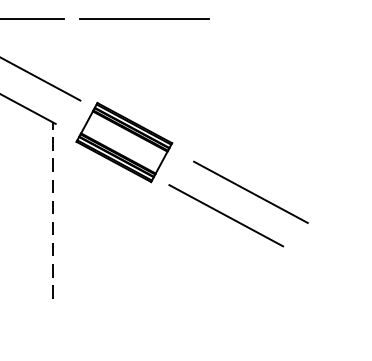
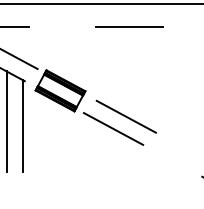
line: (143, 18) -> (129, 26), moved
line: (20, 201) -> (6, 121), added
line: (53, 210) -> (23, 126), dashed -> solid

